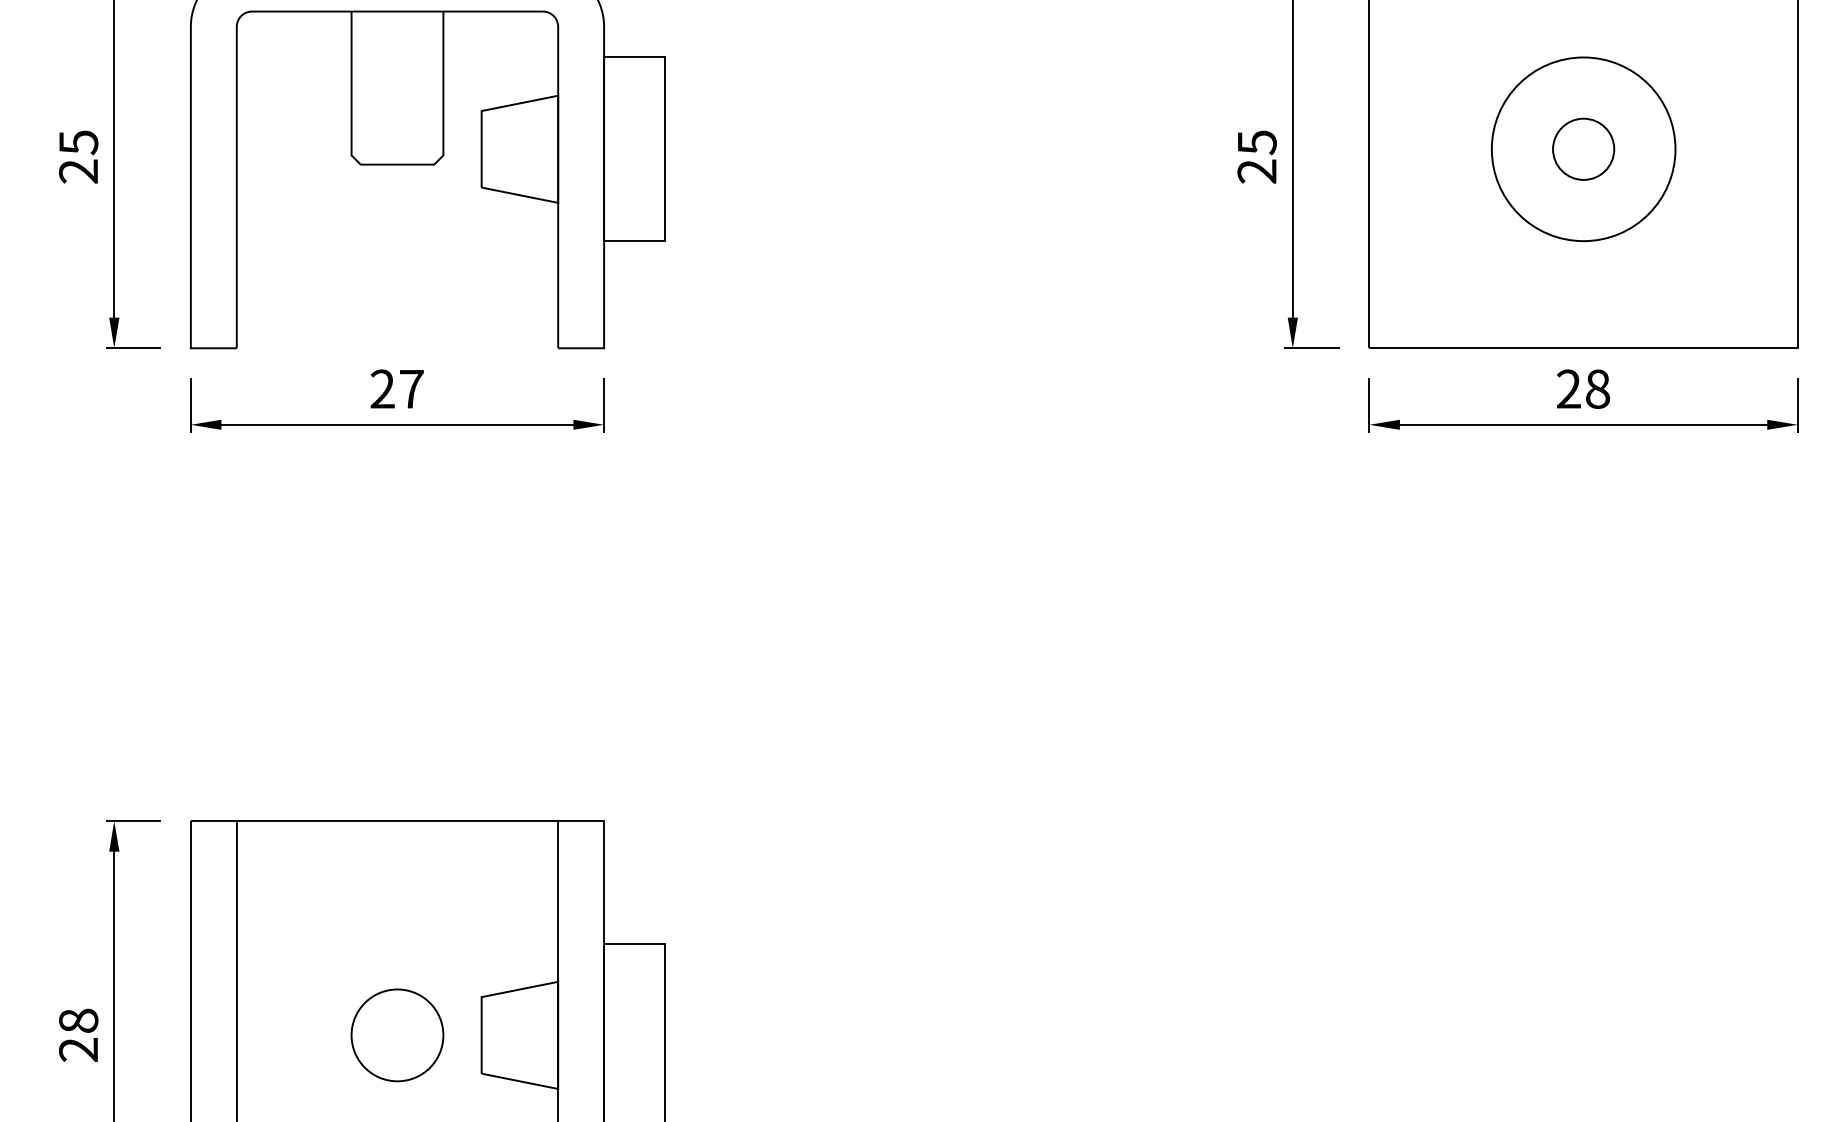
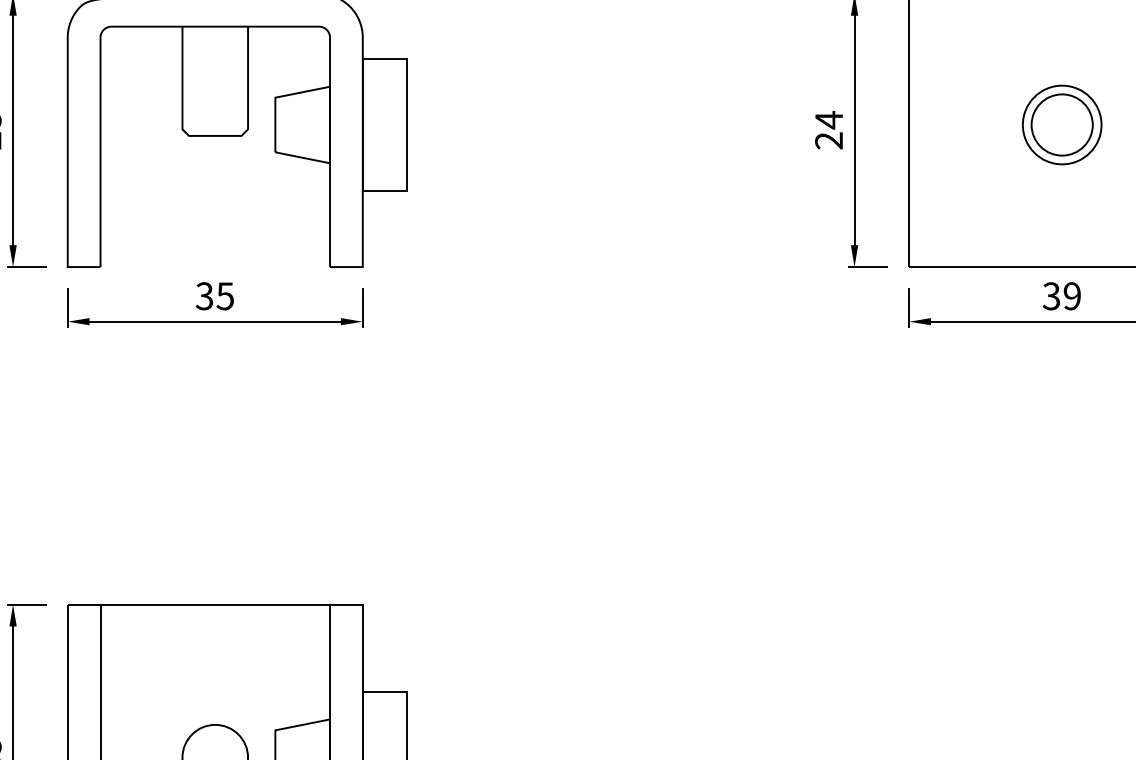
text: (1257, 142) -> (829, 120), 25 -> 24
circle: (1583, 148) -> (1062, 124), size x1.4
circle: (1583, 149) -> (1062, 125), size x0.6
text: (396, 388) -> (214, 295), 27 -> 35
text: (1583, 388) -> (1062, 295), 28 -> 39

